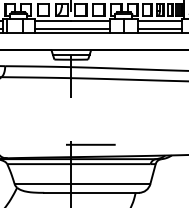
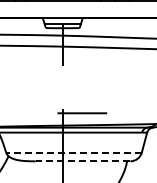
line: (82, 184) -> (73, 152), solid -> dashed
line: (91, 192) -> (82, 160), solid -> dashed

